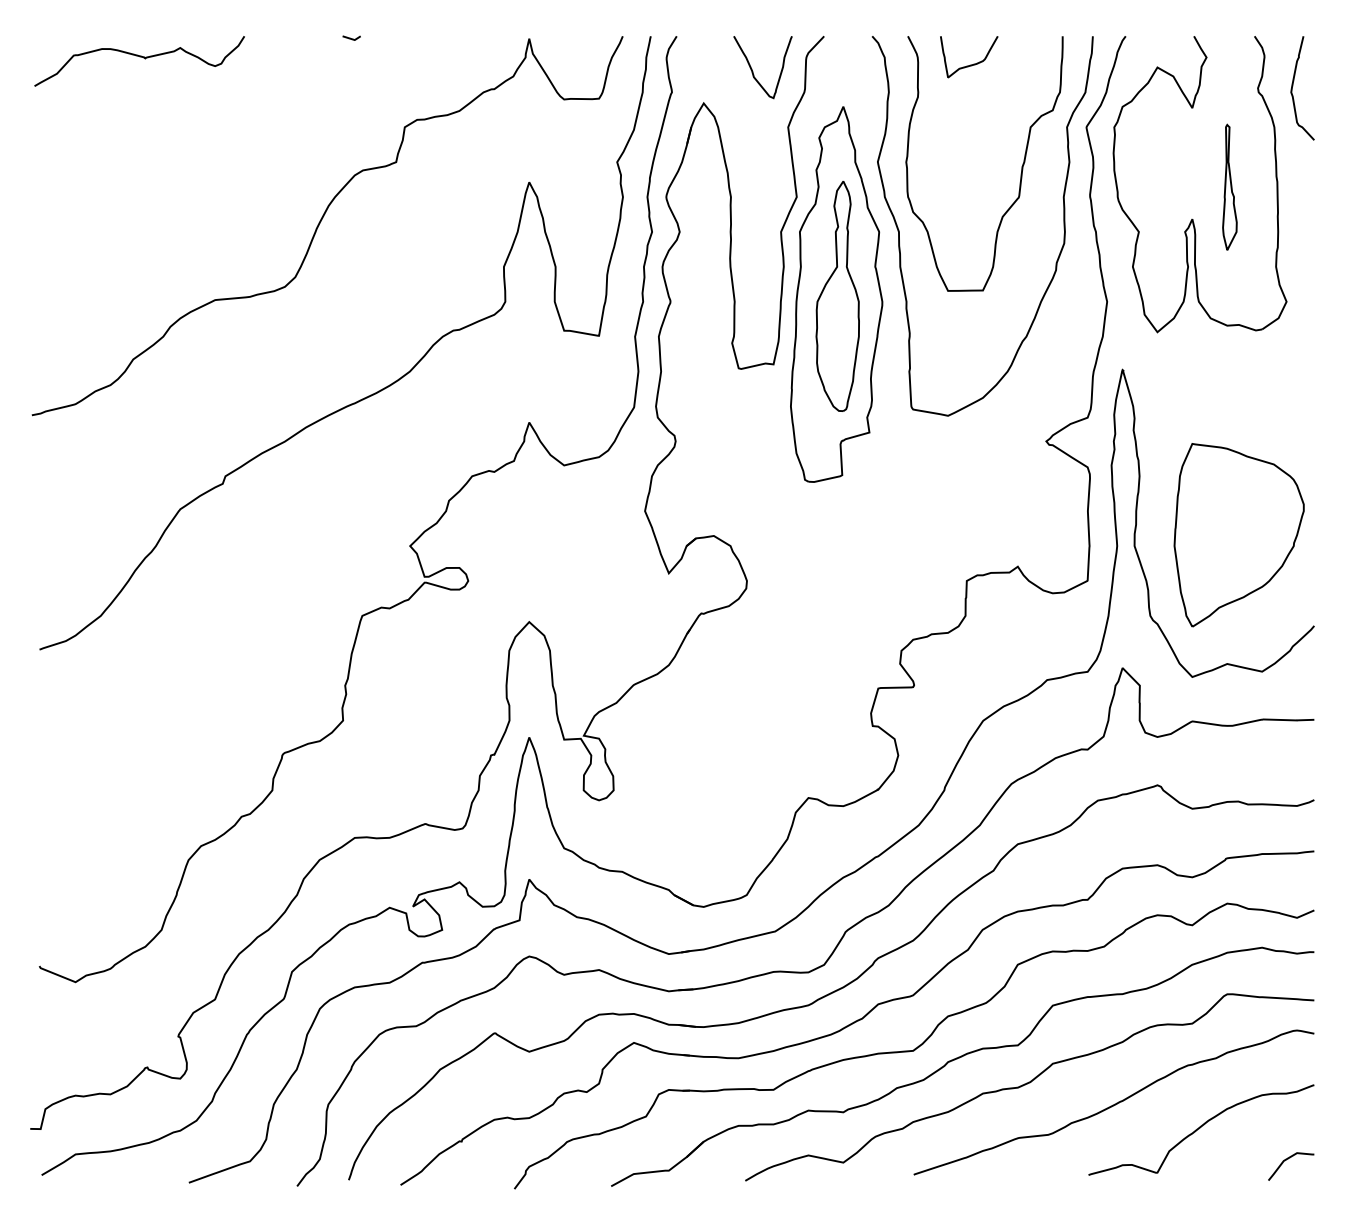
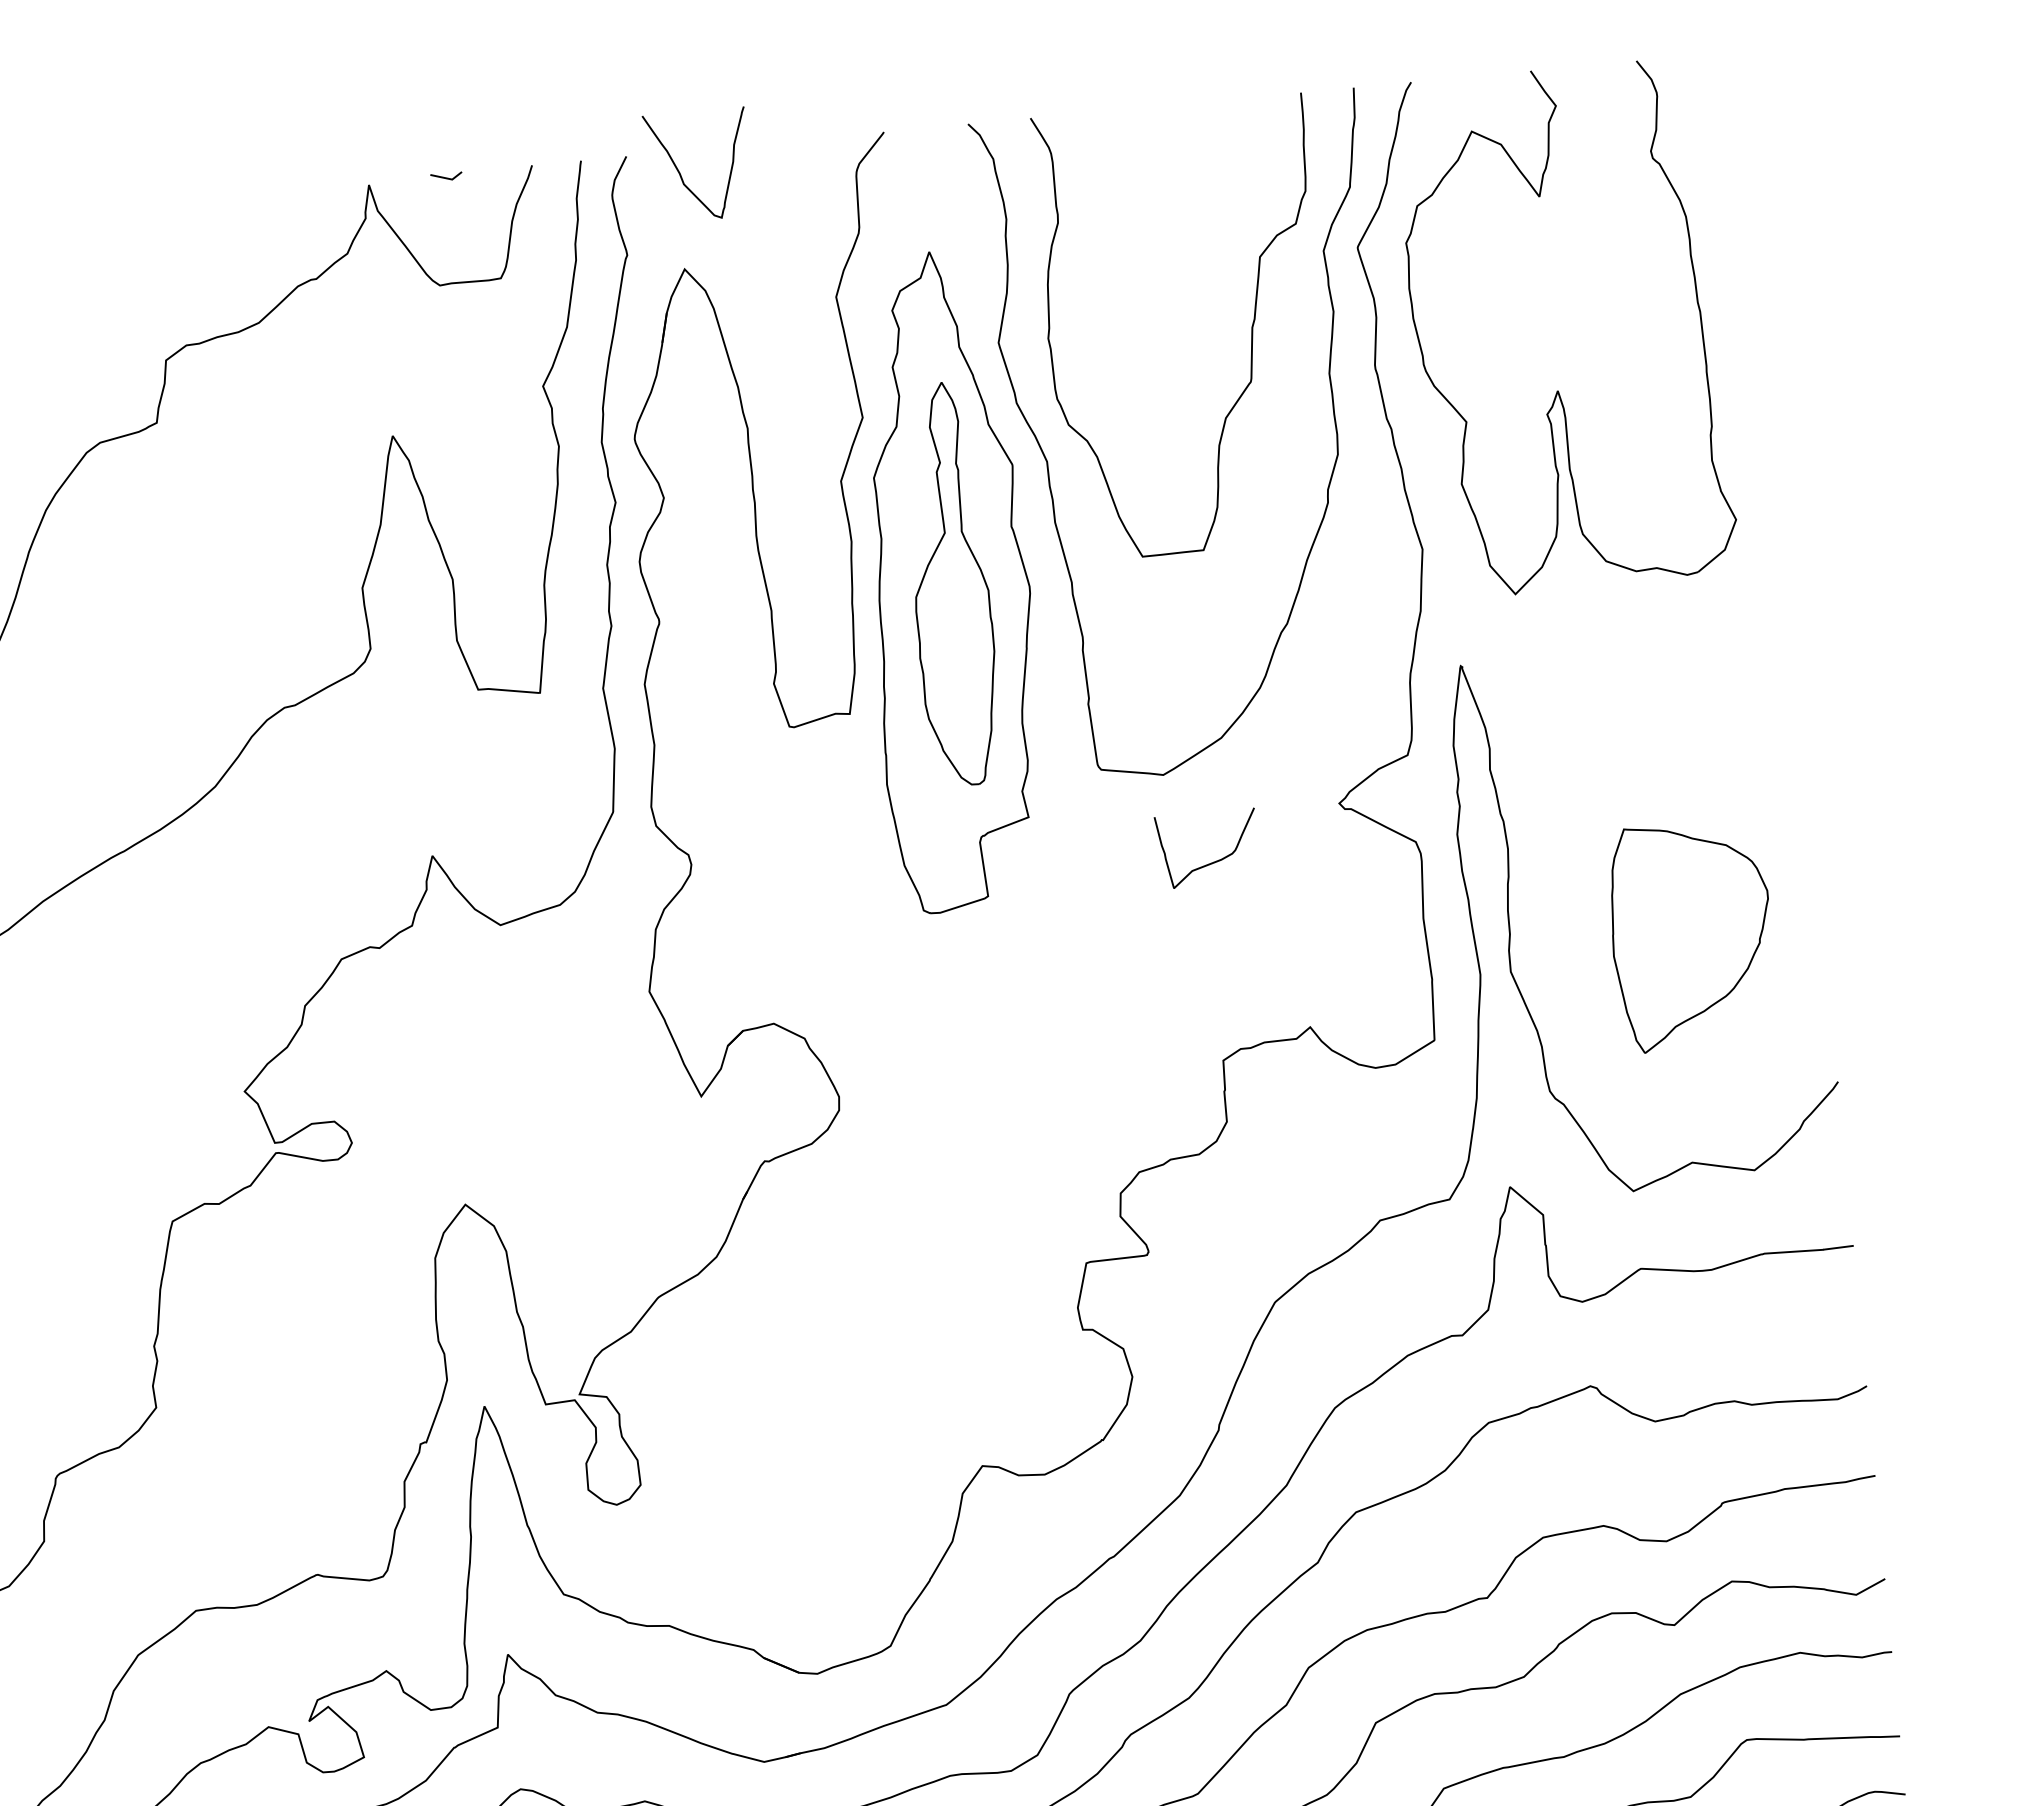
line: (350, 37) -> (444, 175), moved
curve: (970, 64) -> (1211, 861), moved
curve: (753, 71) -> (682, 174), moved
curve: (1293, 86) -> (1712, 142), removed
part: (1229, 186) -> (1617, 327), removed
part: (1238, 535) -> (1690, 936), size x0.7

